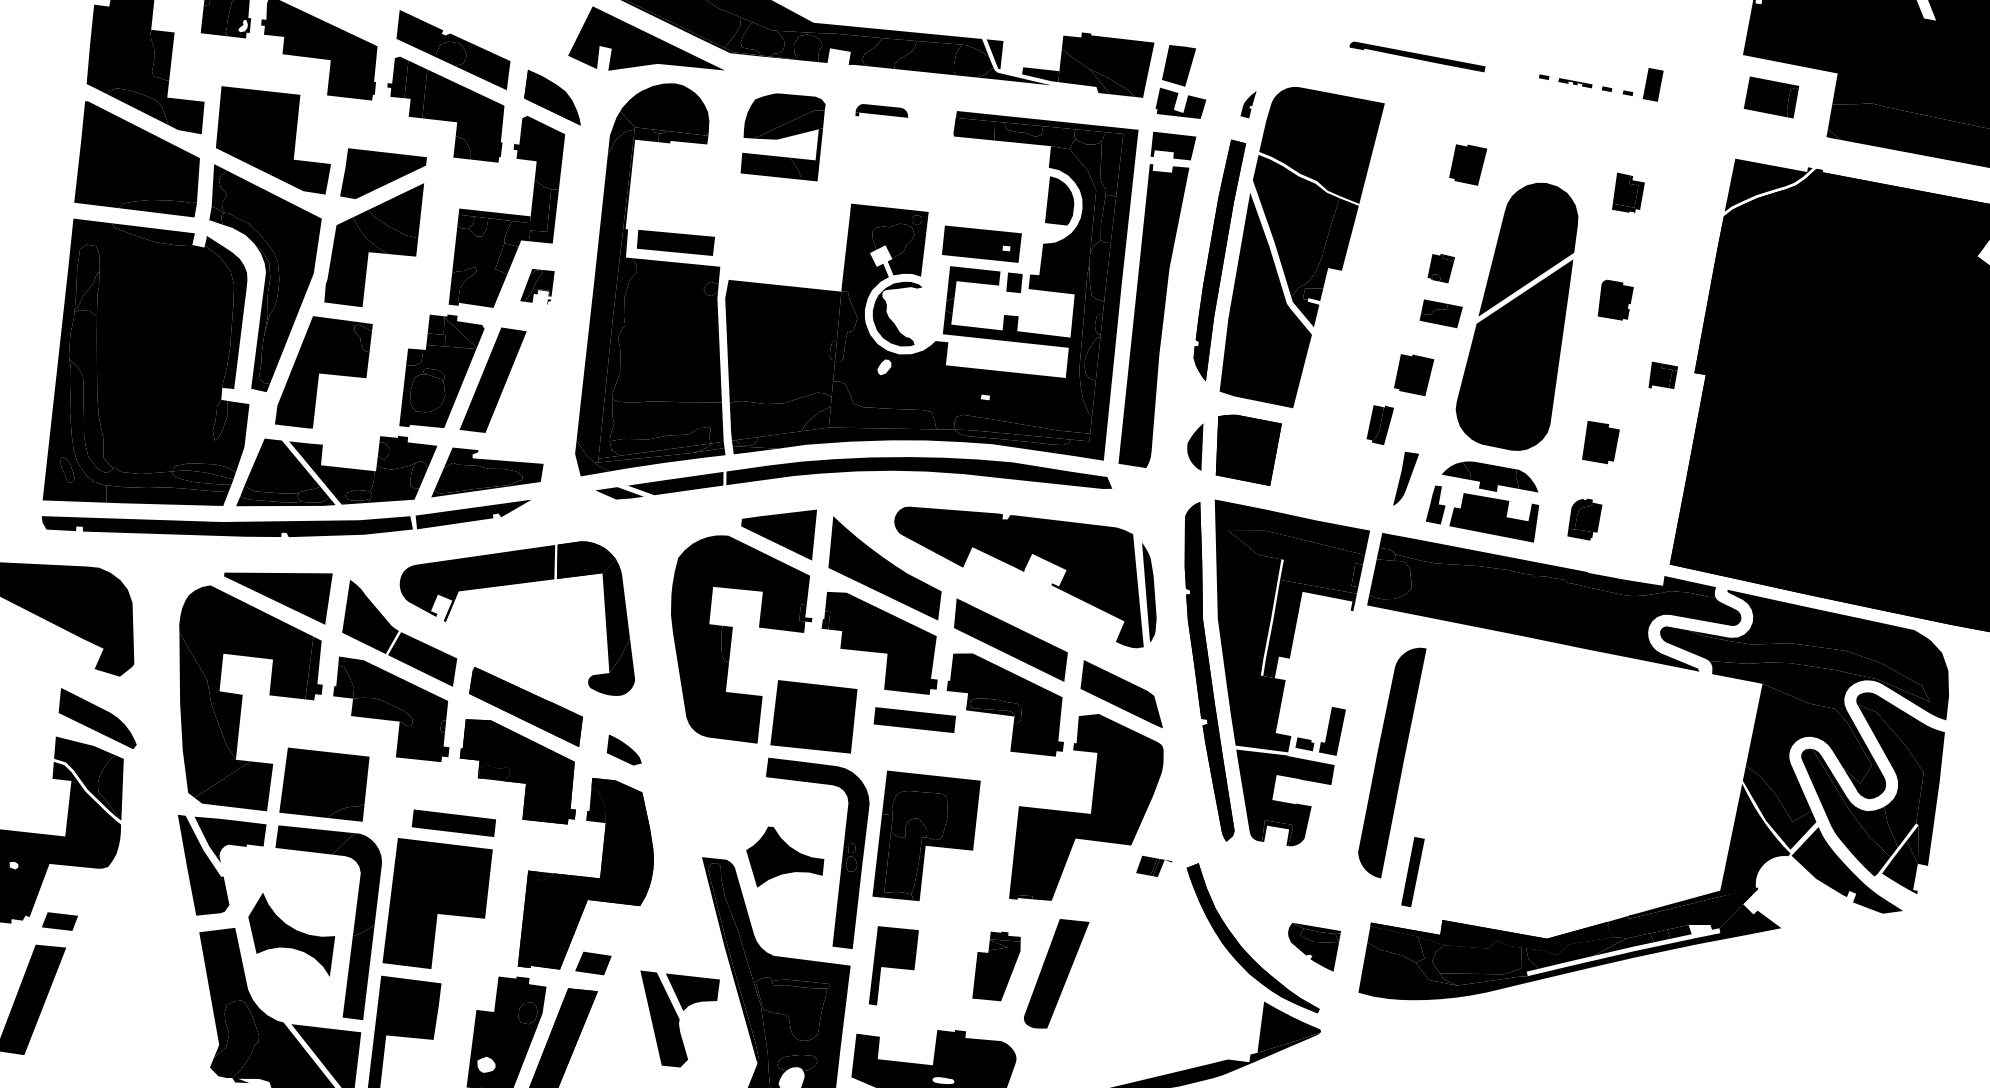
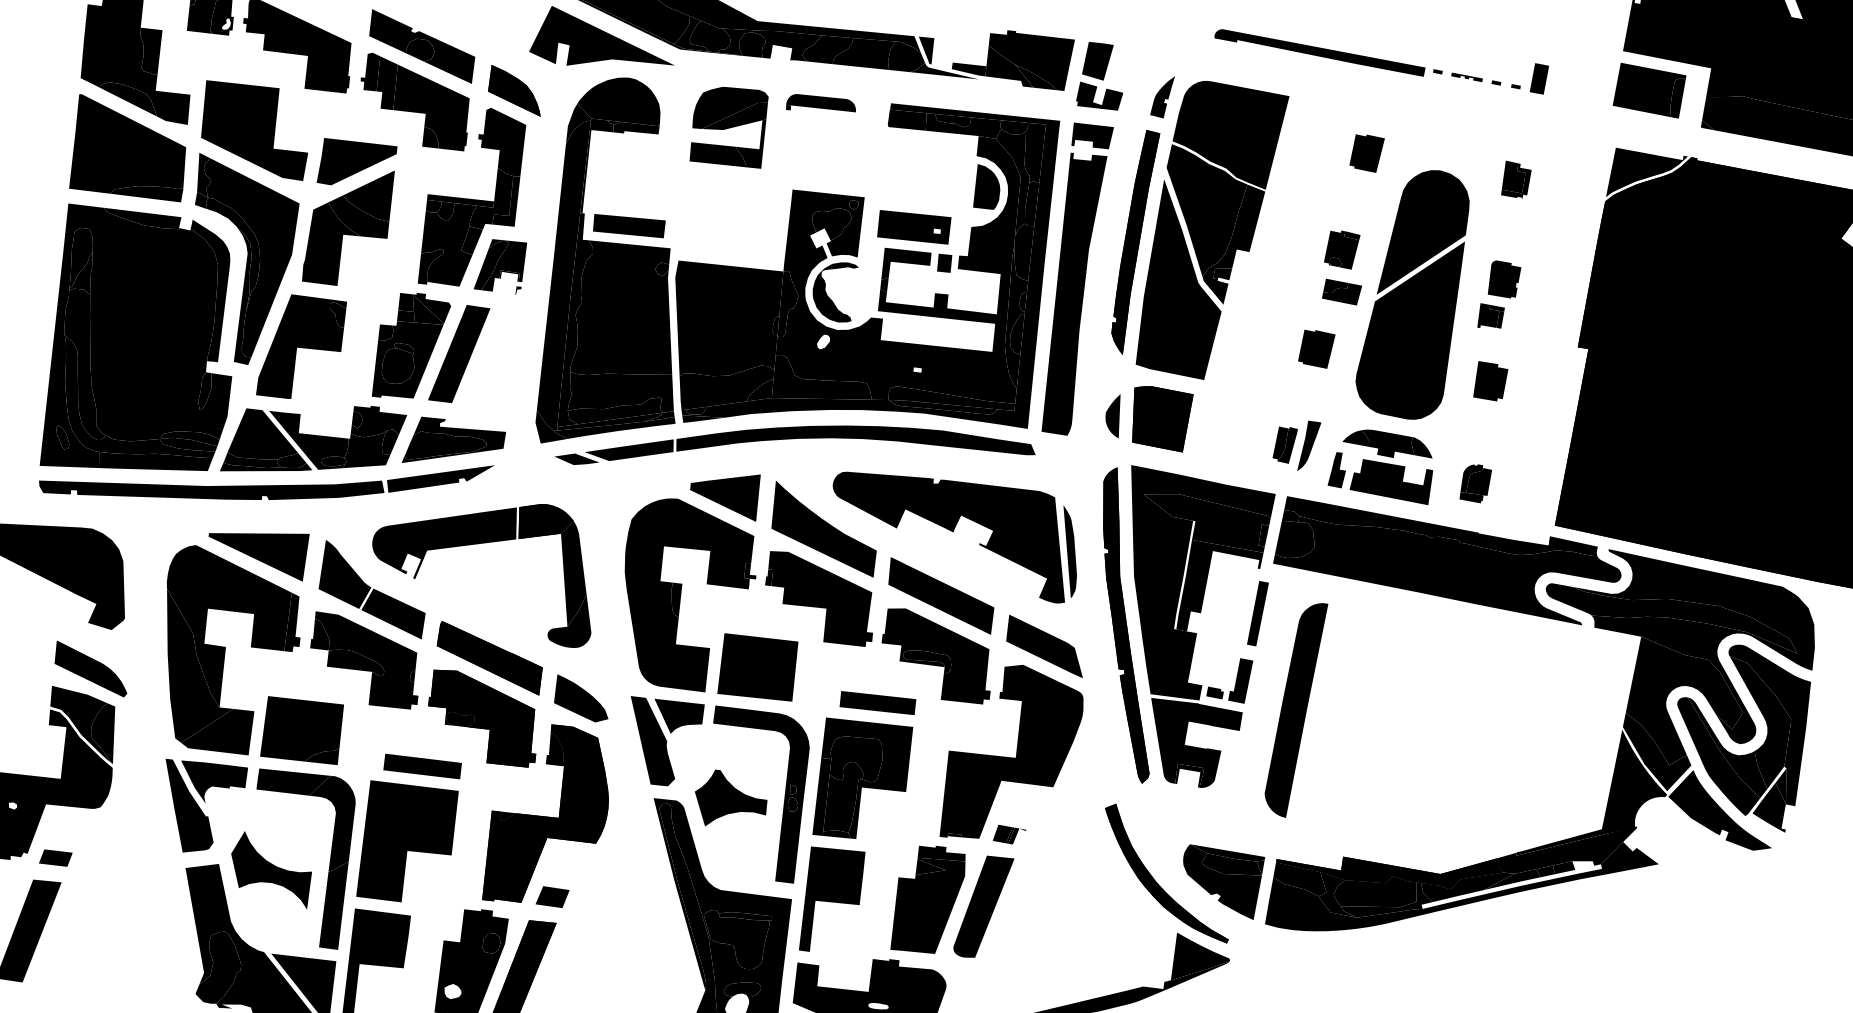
part: (1417, 56) -> (1319, 52), size x1.67
part: (1771, 97) -> (1649, 90), size x1.43
part: (1248, 104) -> (1162, 97), size x1.67
part: (881, 110) -> (820, 102), size x1.43
part: (1440, 268) -> (1341, 249), size x1.43
part: (537, 286) -> (500, 266), size x1.67
part: (1662, 374) -> (1490, 315), moved
part: (1379, 425) -> (1284, 445), moved
part: (1600, 442) -> (1490, 381), moved
part: (914, 719) -> (877, 702), moved
part: (624, 749) -> (581, 697), size x1.67
part: (1154, 865) -> (1009, 833), moved
part: (1412, 872) -> (1257, 614), moved
part: (1314, 946) -> (1224, 881), size x1.67
part: (893, 965) -> (831, 899), size x1.43
part: (996, 966) -> (927, 899), size x1.67
part: (679, 1018) -> (667, 740), moved

